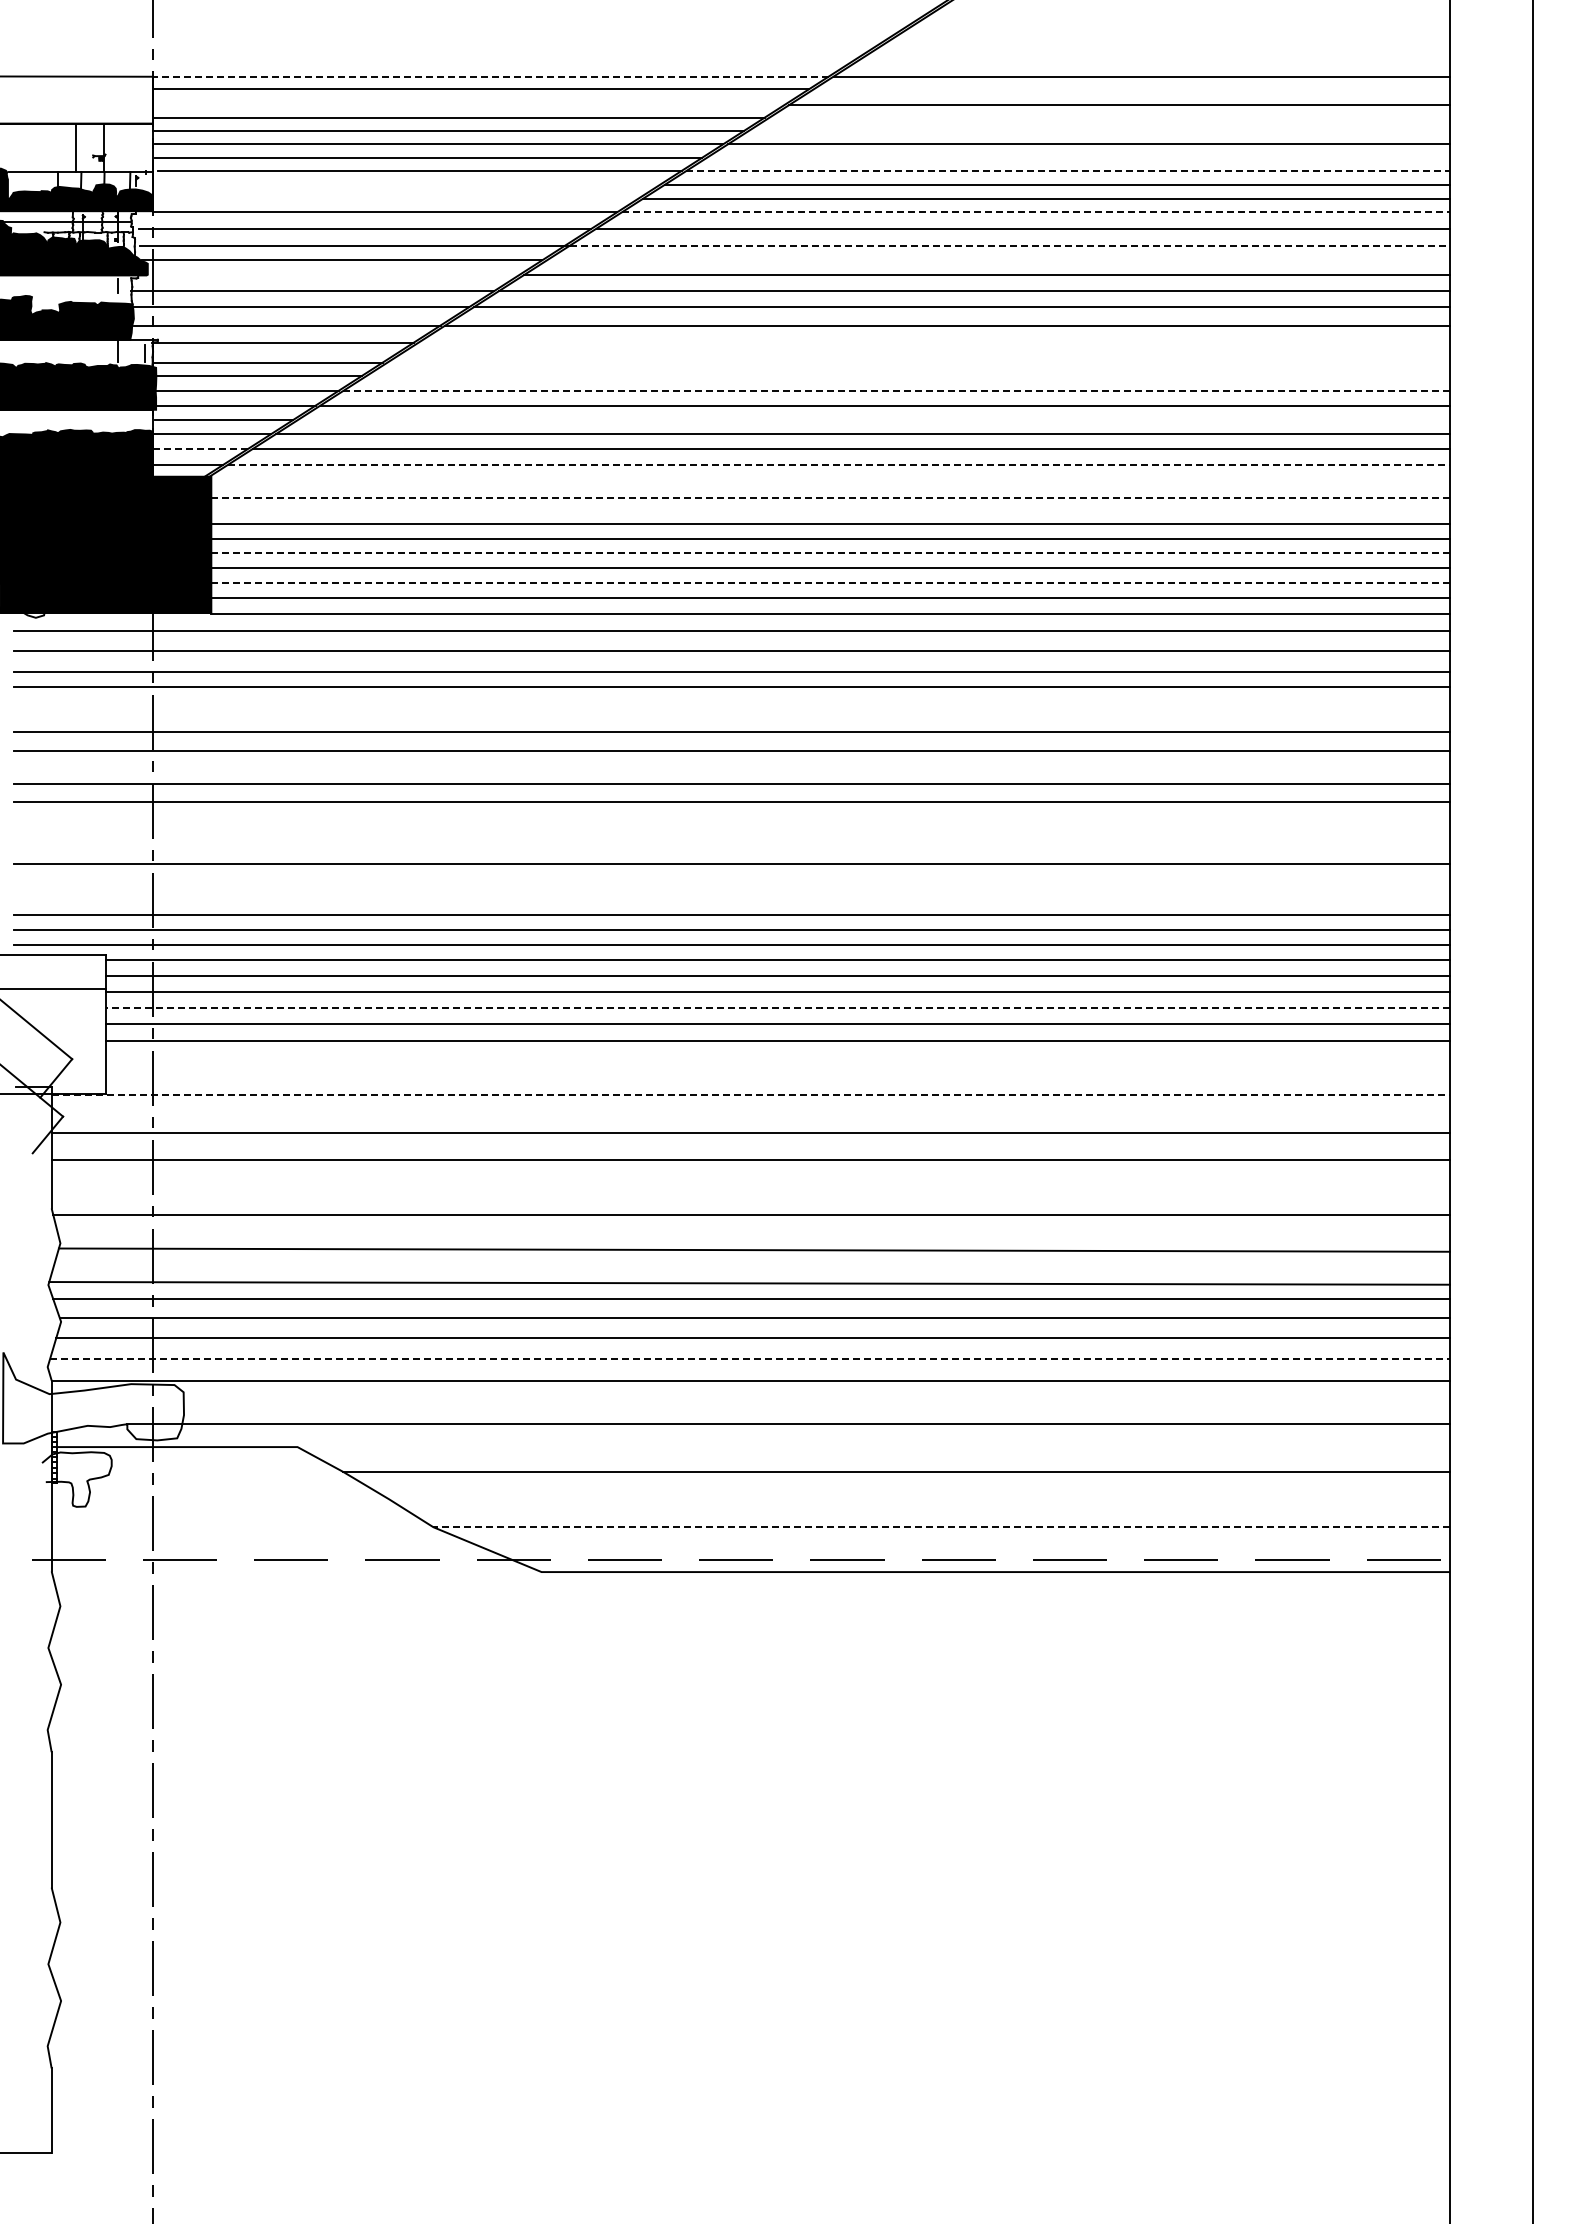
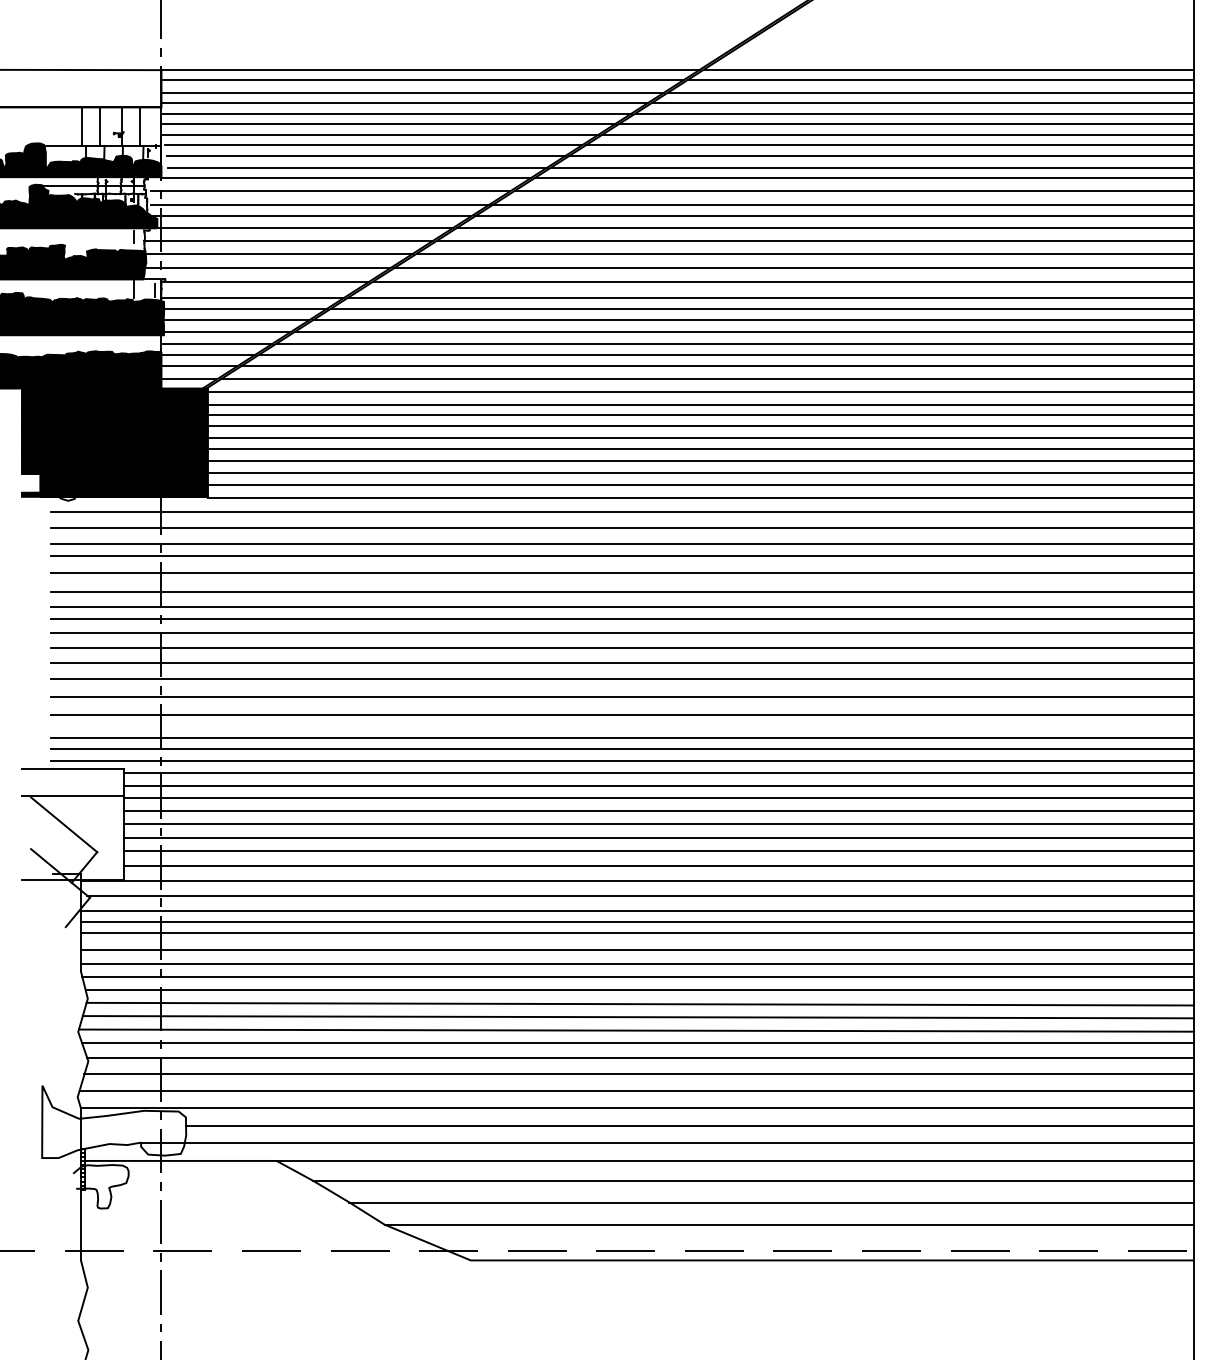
line: (490, 76) -> (430, 69), dashed -> solid
line: (1131, 89) -> (940, 80), added
line: (468, 105) -> (412, 93), added
line: (1109, 117) -> (922, 102), added
line: (1099, 131) -> (914, 113), added
line: (53, 147) -> (82, 126), added
line: (125, 147) -> (139, 126), added
line: (1078, 158) -> (898, 135), added
line: (1068, 171) -> (890, 145), dashed -> solid
line: (409, 184) -> (365, 155), added
line: (399, 199) -> (357, 167), added
line: (1036, 212) -> (864, 178), dashed -> solid
line: (1010, 246) -> (844, 205), dashed -> solid
line: (998, 260) -> (834, 216), added
line: (332, 275) -> (304, 228), added
line: (934, 342) -> (783, 281), added
line: (918, 362) -> (770, 297), added
line: (908, 376) -> (762, 308), added
line: (897, 391) -> (754, 320), dashed -> solid
line: (873, 420) -> (735, 343), added
line: (200, 449) -> (199, 366), dashed -> solid
line: (839, 464) -> (707, 378), dashed -> solid
line: (830, 481) -> (700, 392), added
line: (831, 497) -> (701, 405), dashed -> solid
line: (830, 510) -> (700, 415), added
line: (831, 553) -> (701, 449), dashed -> solid
line: (831, 582) -> (701, 472), dashed -> solid
line: (731, 708) -> (622, 573), added
line: (731, 766) -> (622, 619), added
line: (731, 821) -> (622, 662), added
line: (731, 842) -> (622, 679), added
line: (731, 887) -> (622, 715), added
line: (777, 1007) -> (658, 811), dashed -> solid
line: (777, 1058) -> (658, 851), added
line: (777, 1076) -> (658, 865), added
line: (751, 1095) -> (637, 881), dashed -> solid
line: (754, 1113) -> (640, 895), added
line: (750, 1146) -> (637, 921), added
line: (750, 1181) -> (637, 949), added
line: (750, 1199) -> (637, 963), added
line: (753, 1231) -> (639, 989), added
line: (752, 1266) -> (638, 1017), added
line: (750, 1359) -> (637, 1091), dashed -> solid
line: (817, 1402) -> (690, 1125), added
line: (873, 1447) -> (735, 1161), added
line: (919, 1499) -> (771, 1202), added
line: (941, 1527) -> (789, 1224), dashed -> solid

